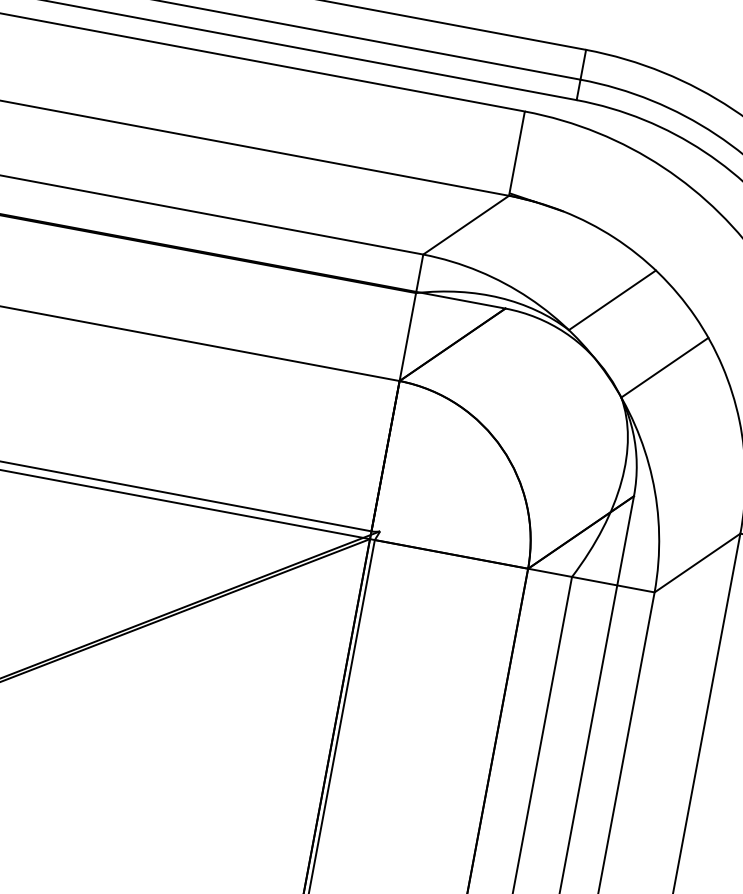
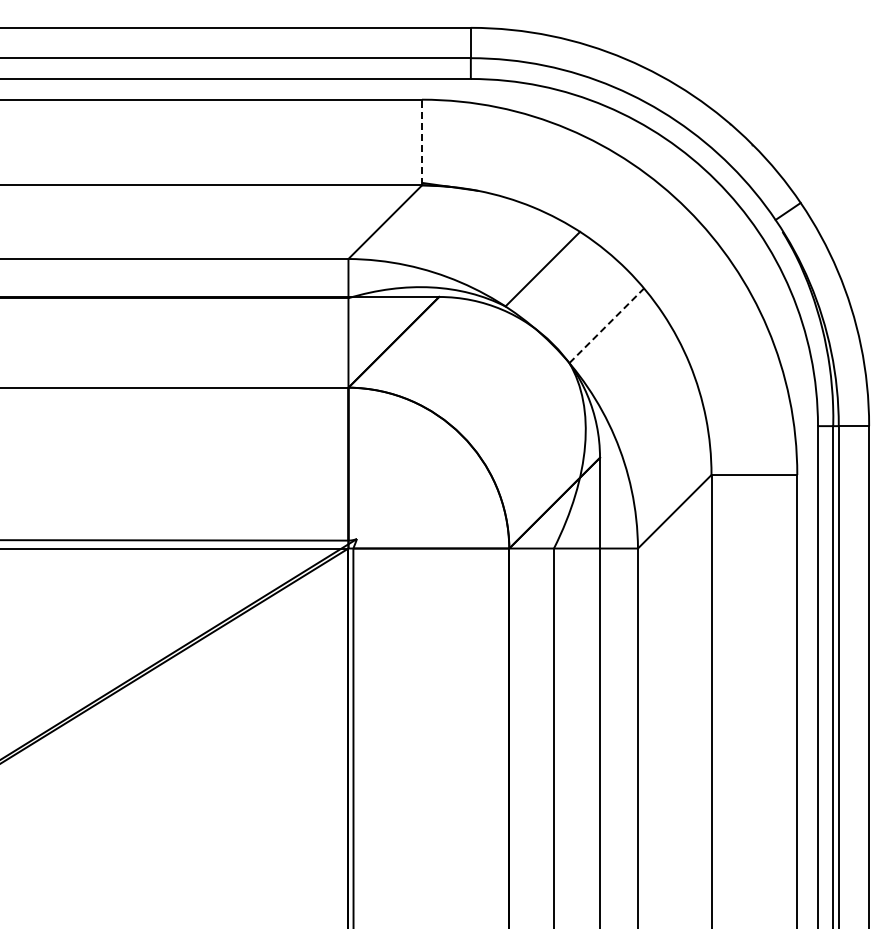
arc: (515, 156) -> (421, 145), solid -> dashed
line: (664, 367) -> (606, 325), solid -> dashed

